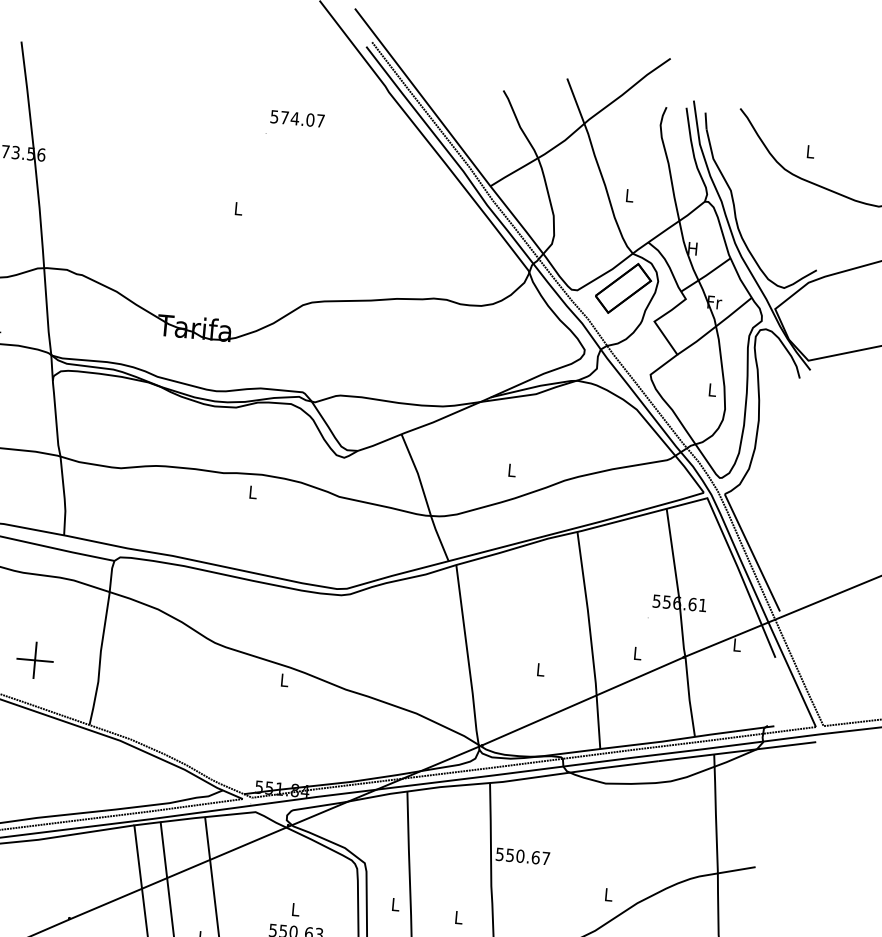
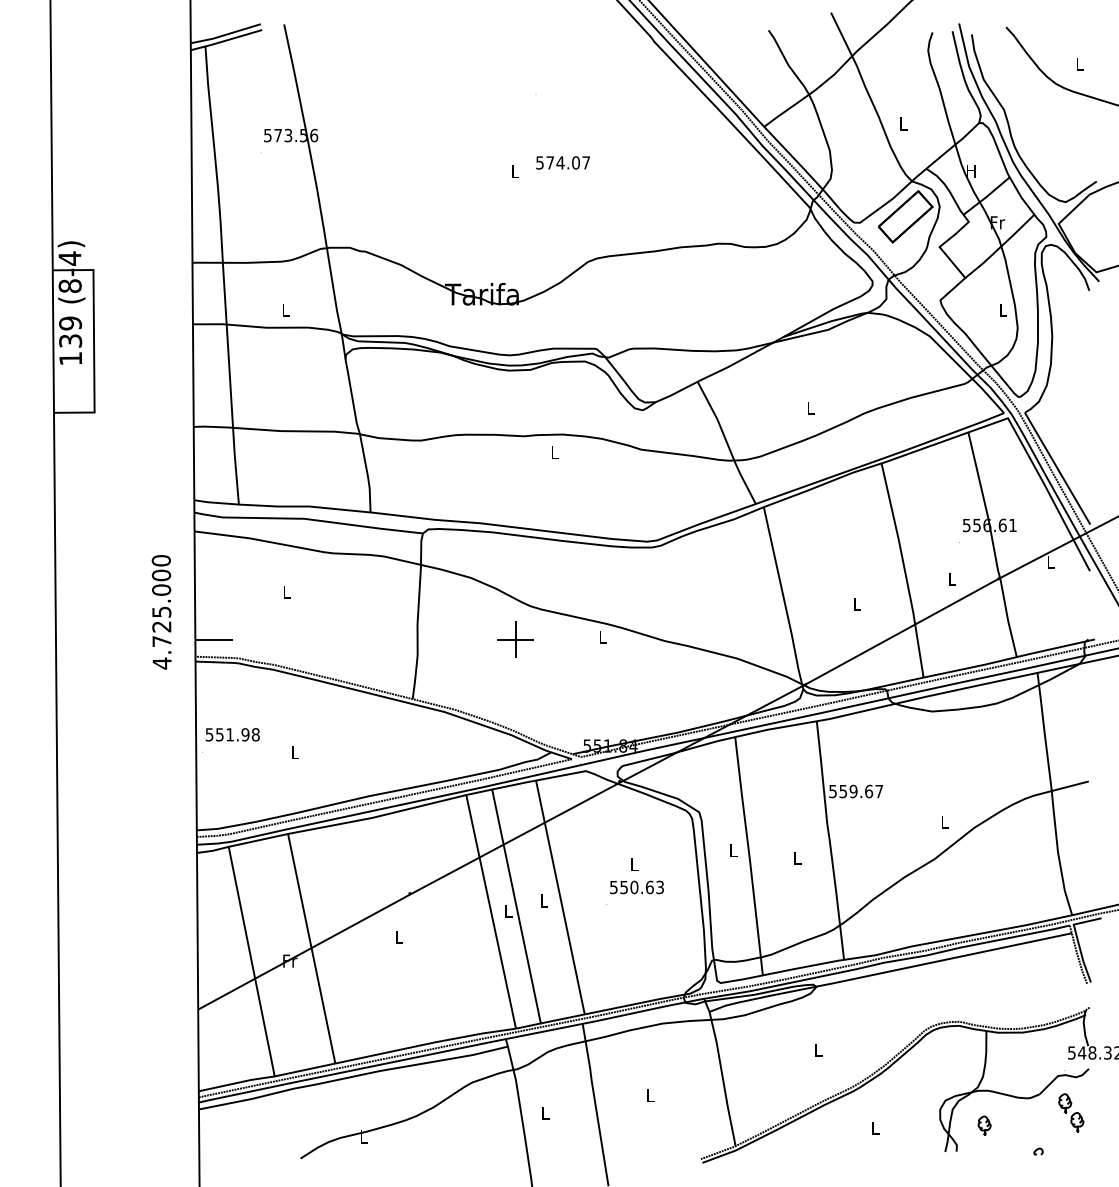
text: (297, 118) -> (562, 162), moved
part: (34, 660) -> (515, 639), moved
text: (520, 856) -> (853, 791), 550.67 -> 559.67

